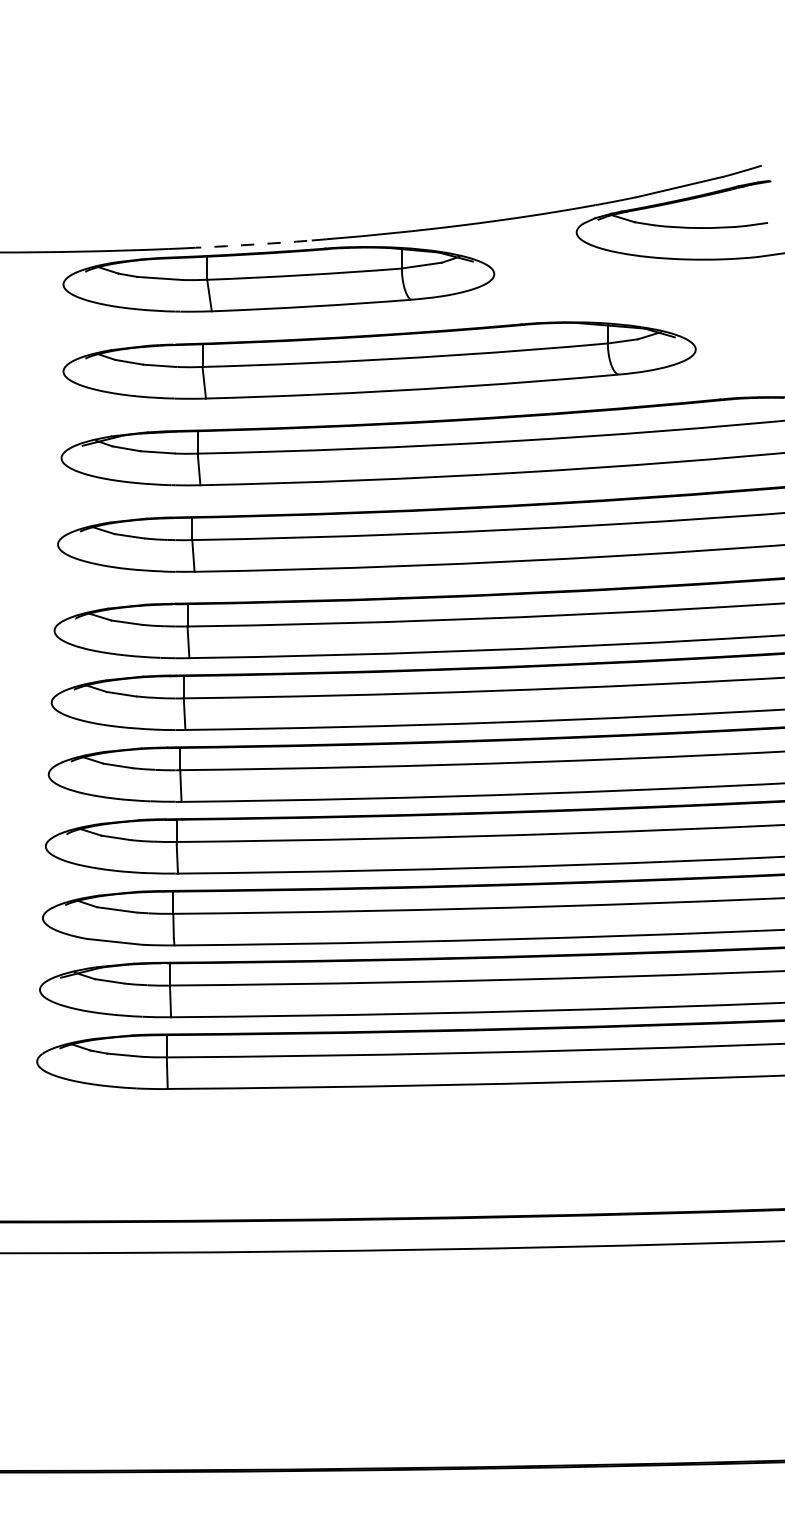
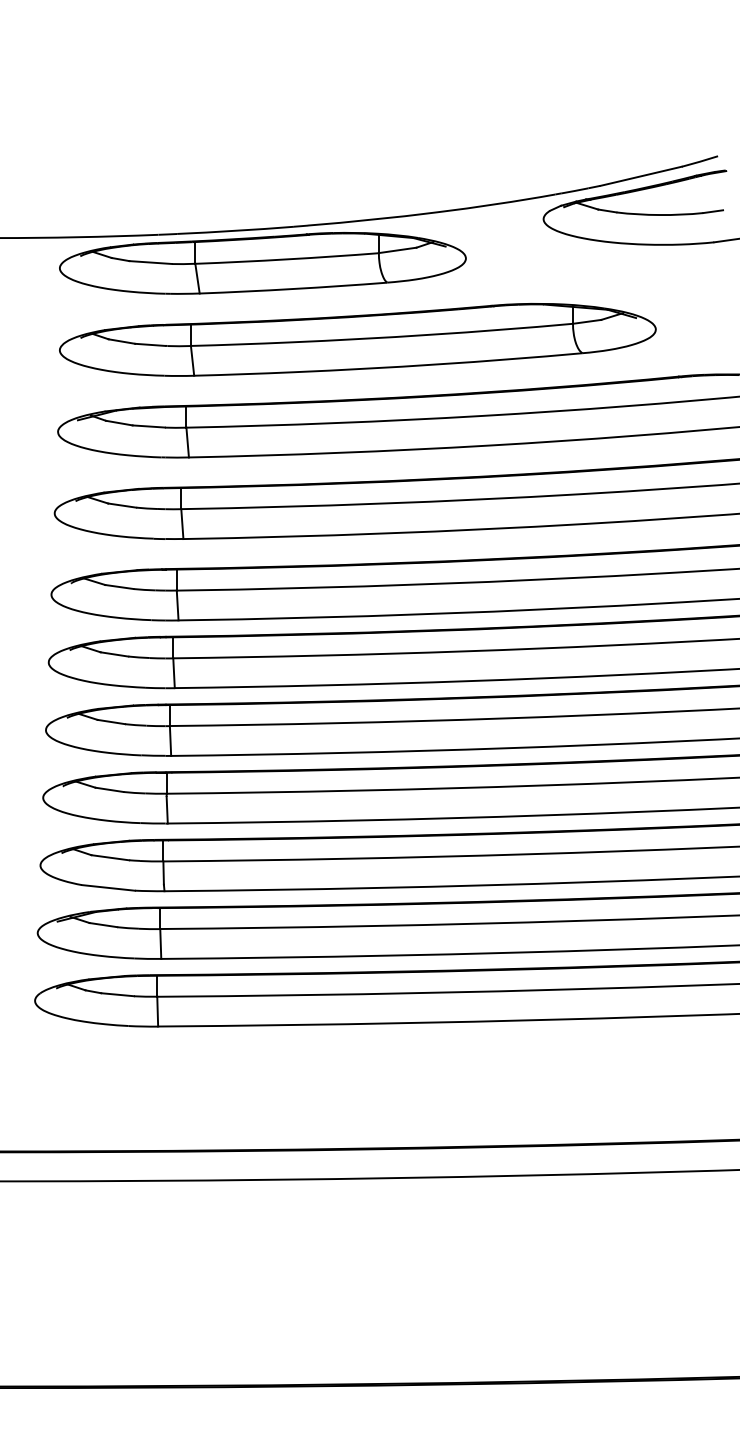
arc: (249, 244) -> (235, 230), dashed -> solid

